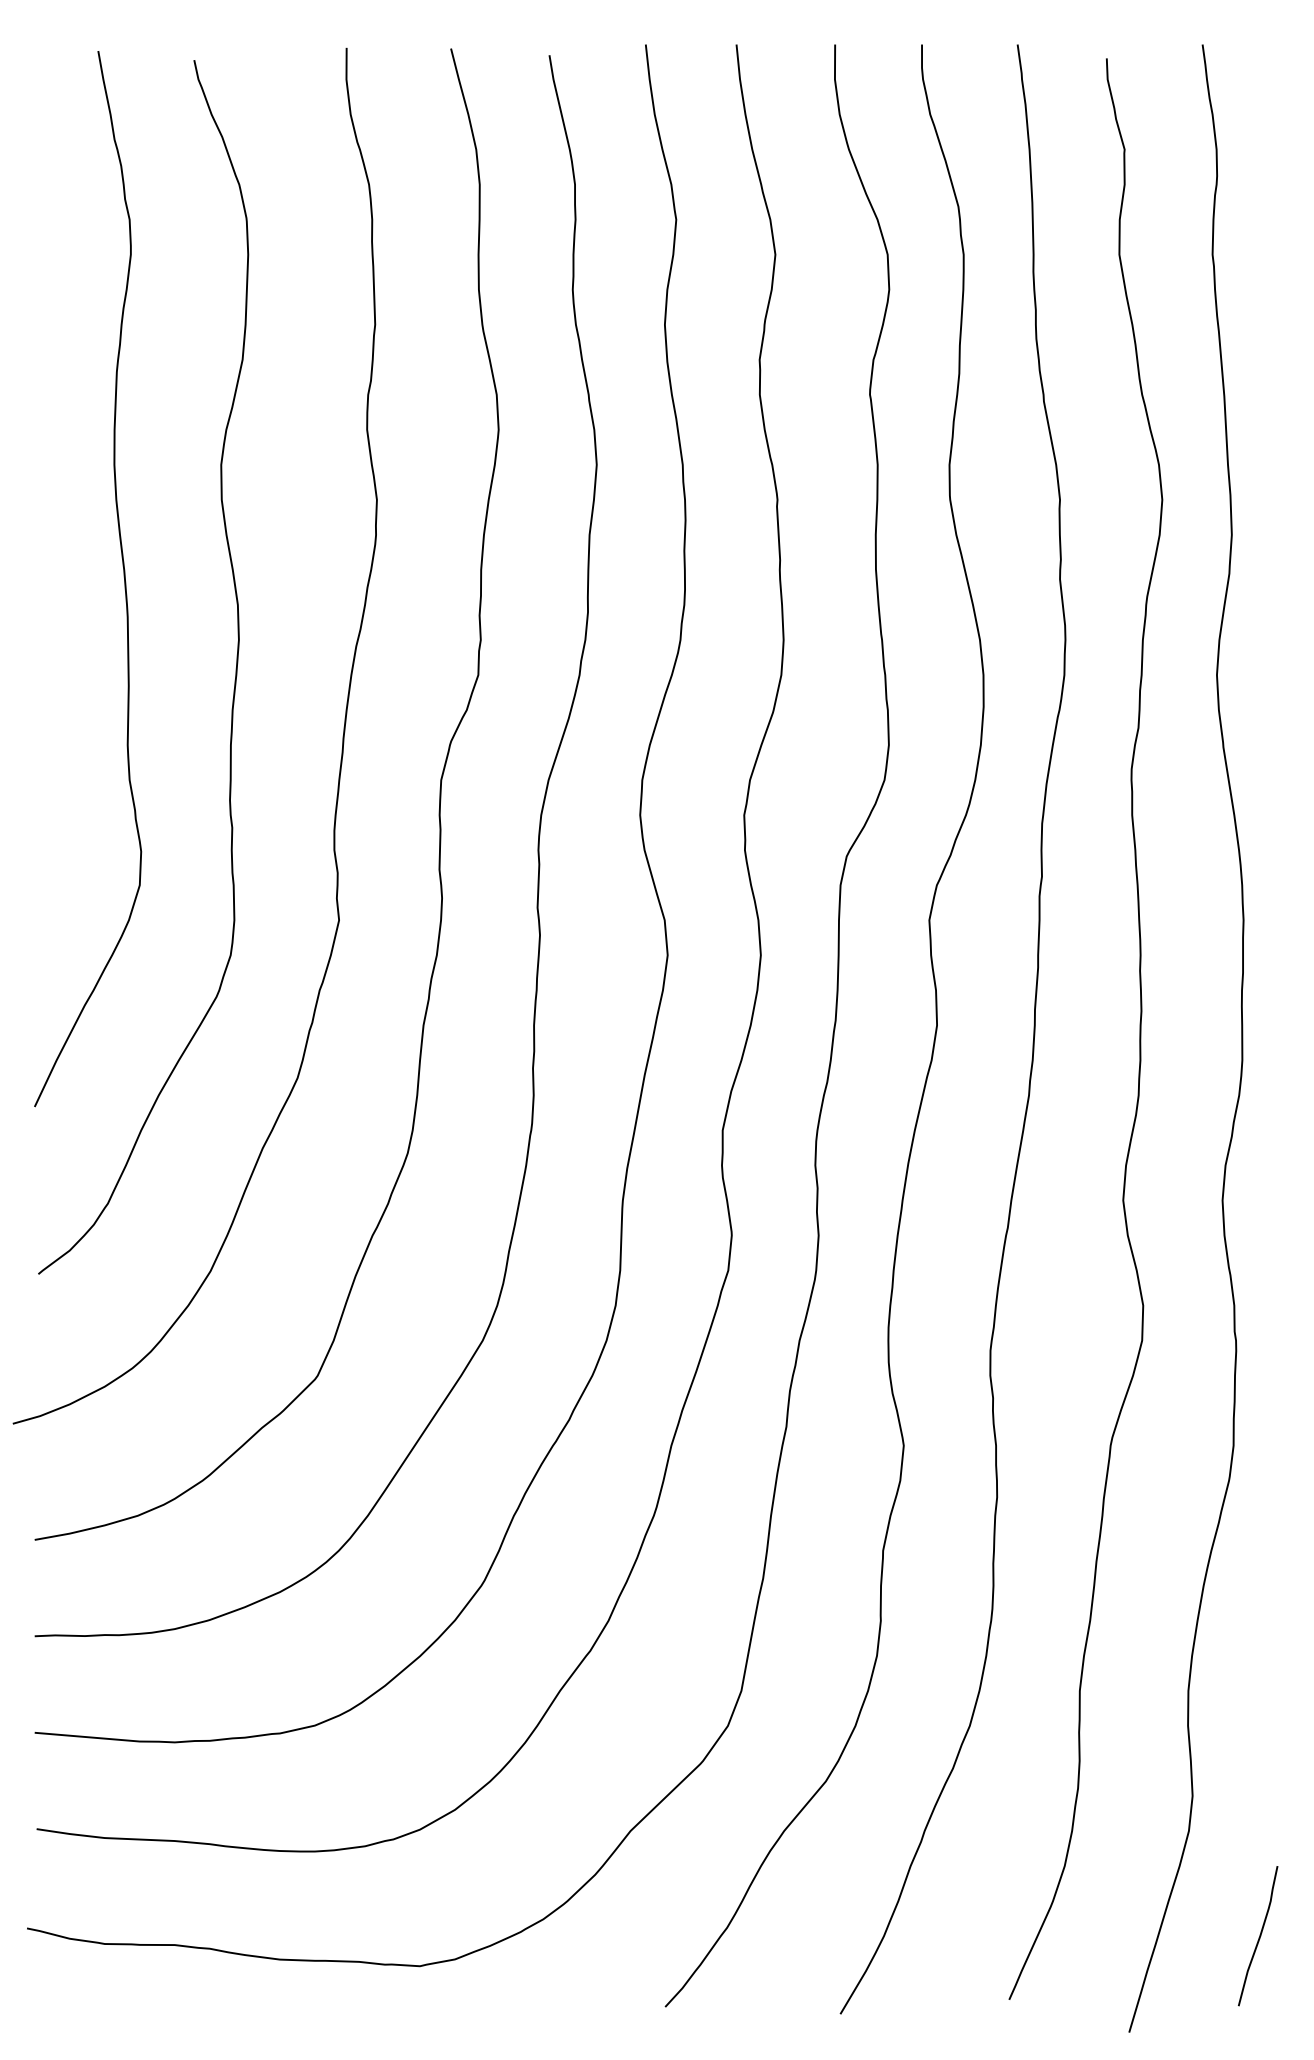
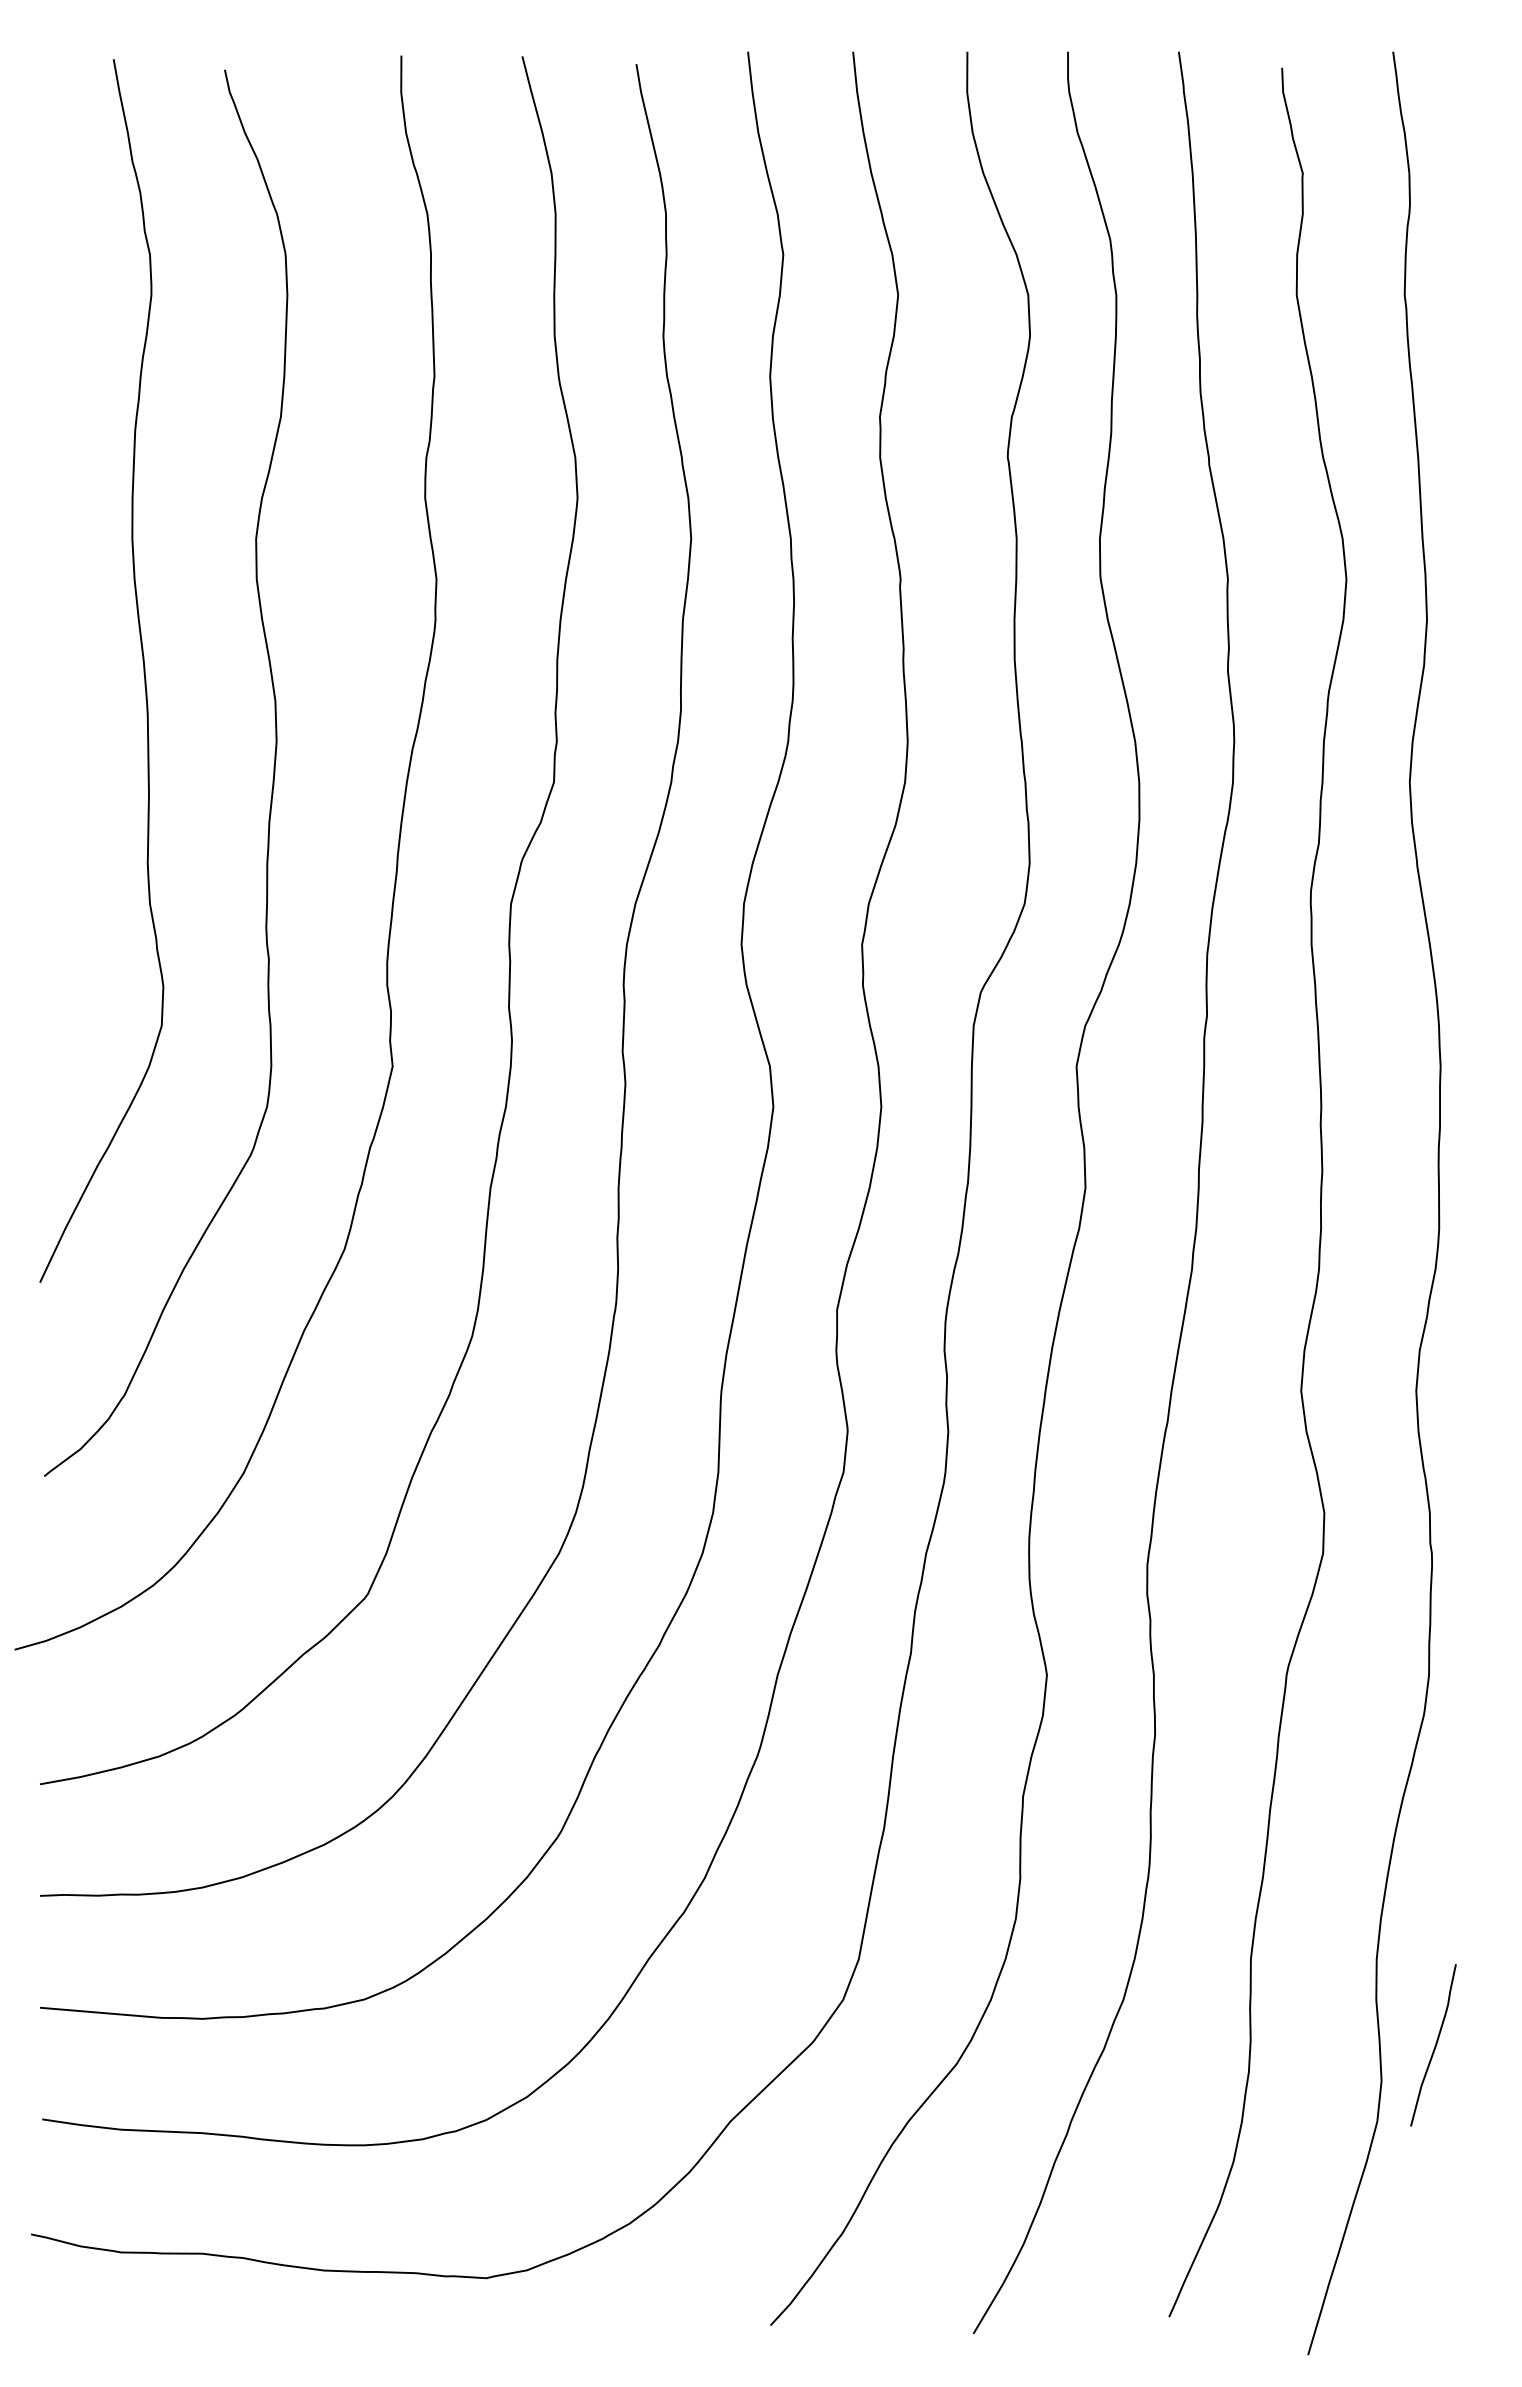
curve: (1259, 1937) -> (1434, 2046), moved

